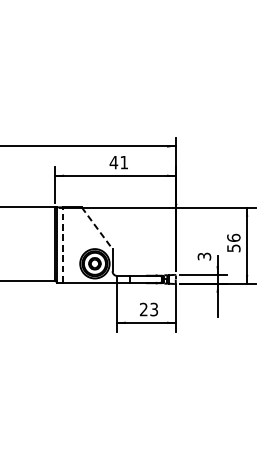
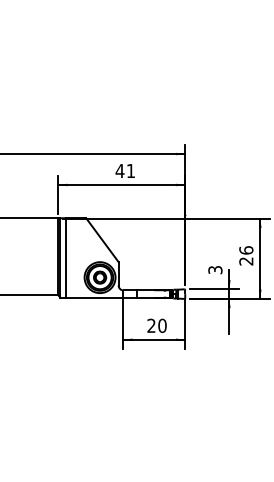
line: (97, 228) -> (102, 240), dashed -> solid
line: (63, 244) -> (66, 257), dashed -> solid
text: (233, 248) -> (246, 261), 56 -> 26
text: (154, 309) -> (162, 325), 23 -> 20

